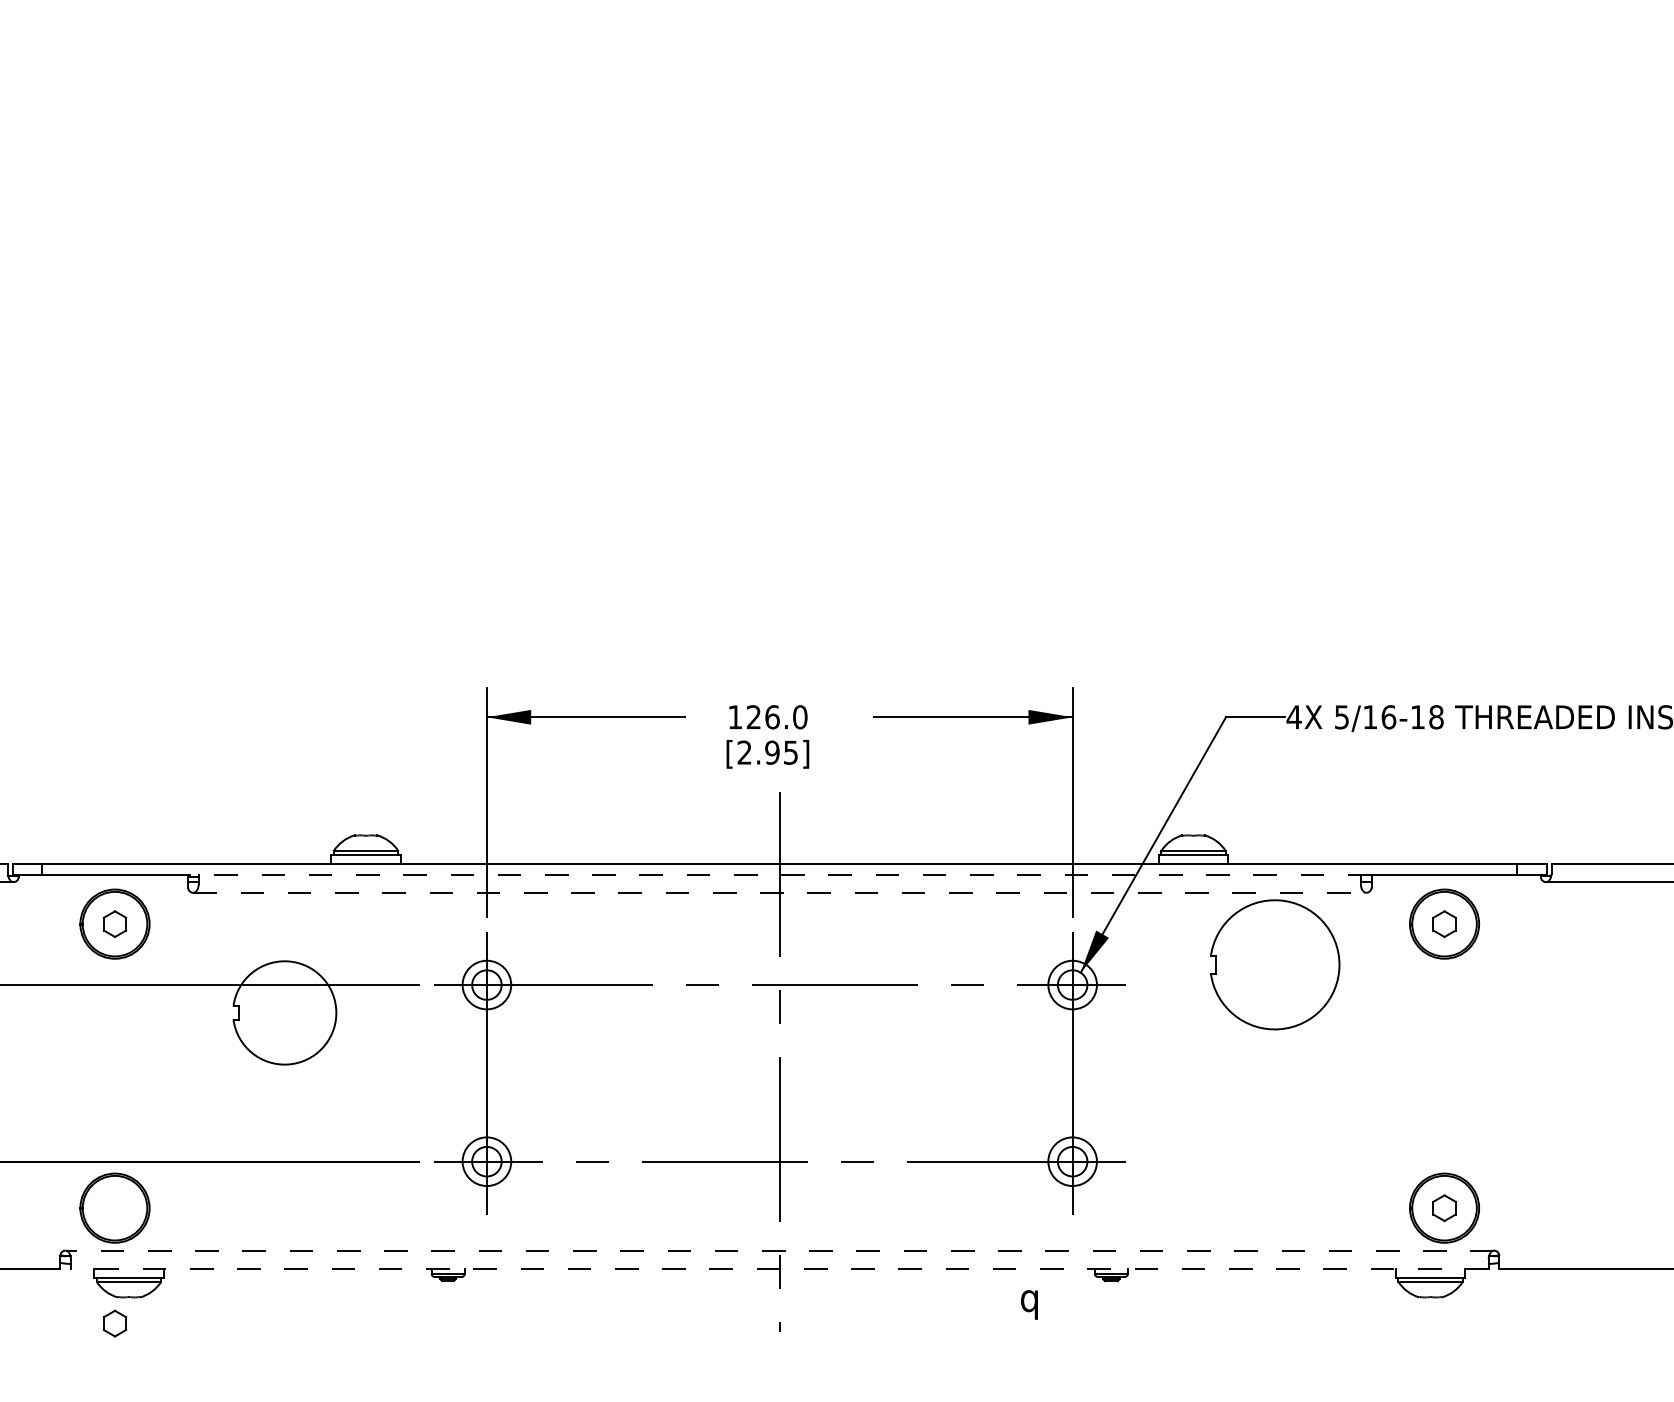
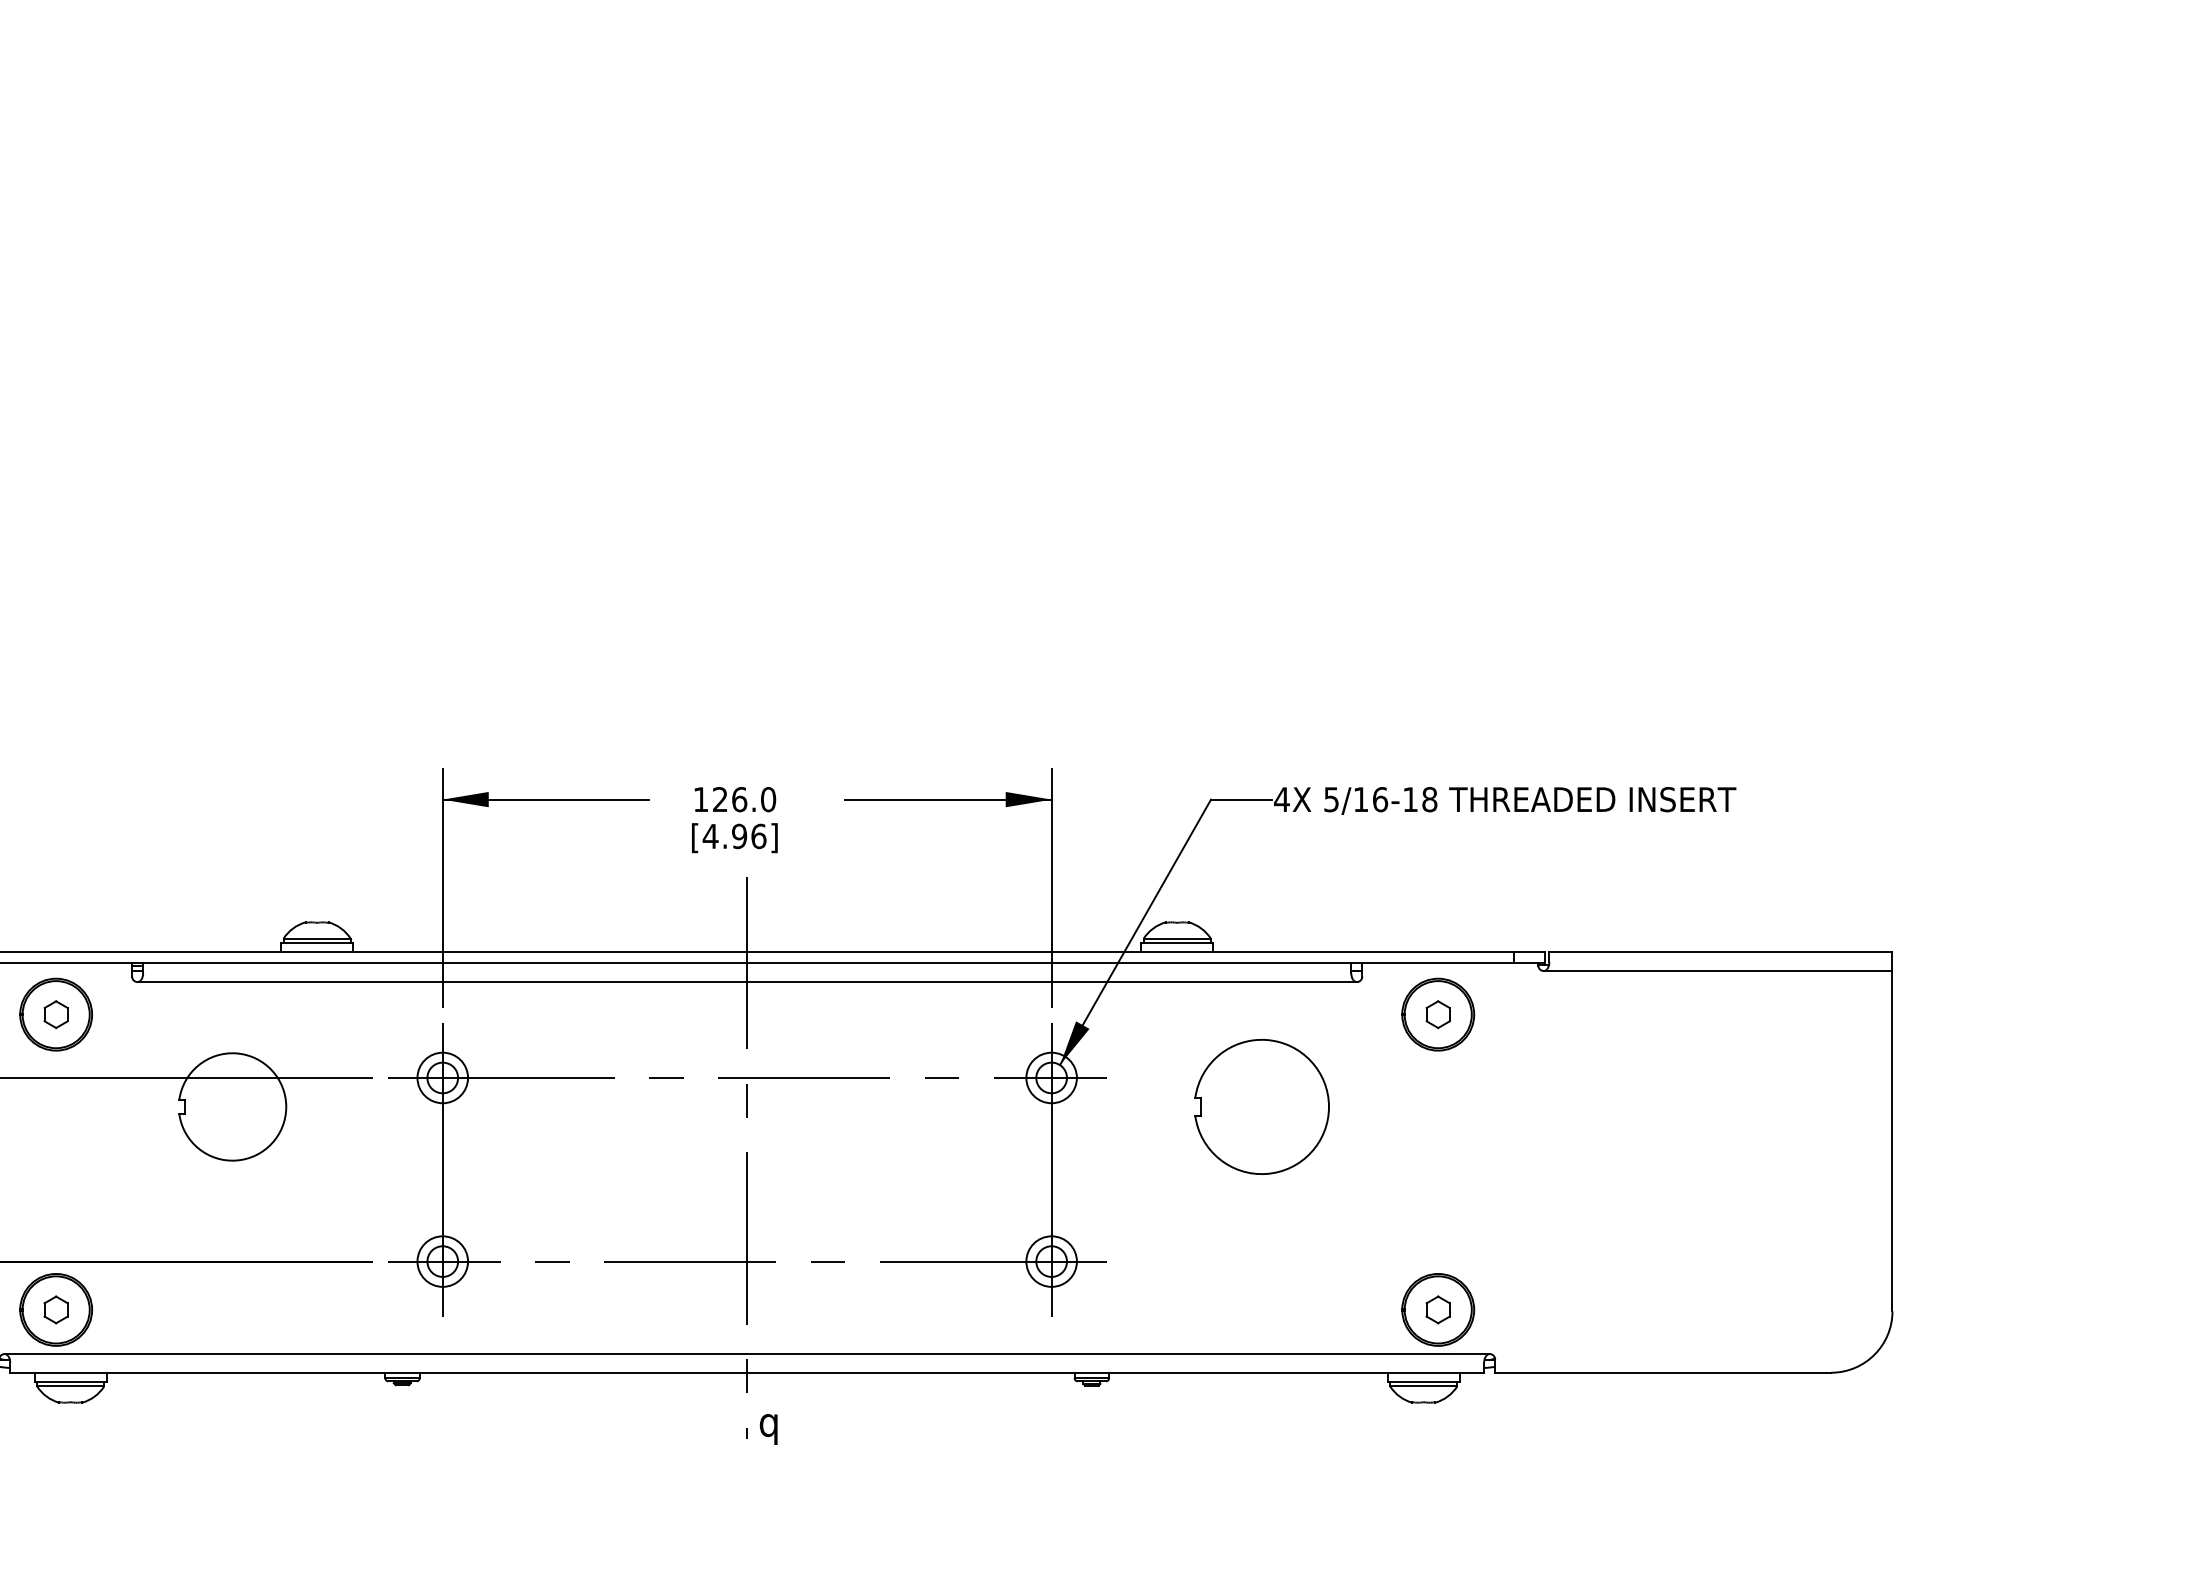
text: (767, 752) -> (734, 836), [2.95] -> [4.96]
line: (779, 874) -> (746, 963), dashed -> solid
line: (780, 893) -> (747, 982), dashed -> solid
part: (1274, 964) -> (1261, 1106), moved
line: (779, 1251) -> (746, 1354), dashed -> solid
line: (780, 1268) -> (747, 1372), dashed -> solid
text: (1029, 1304) -> (768, 1429), moved
part: (114, 1323) -> (55, 1309), moved

